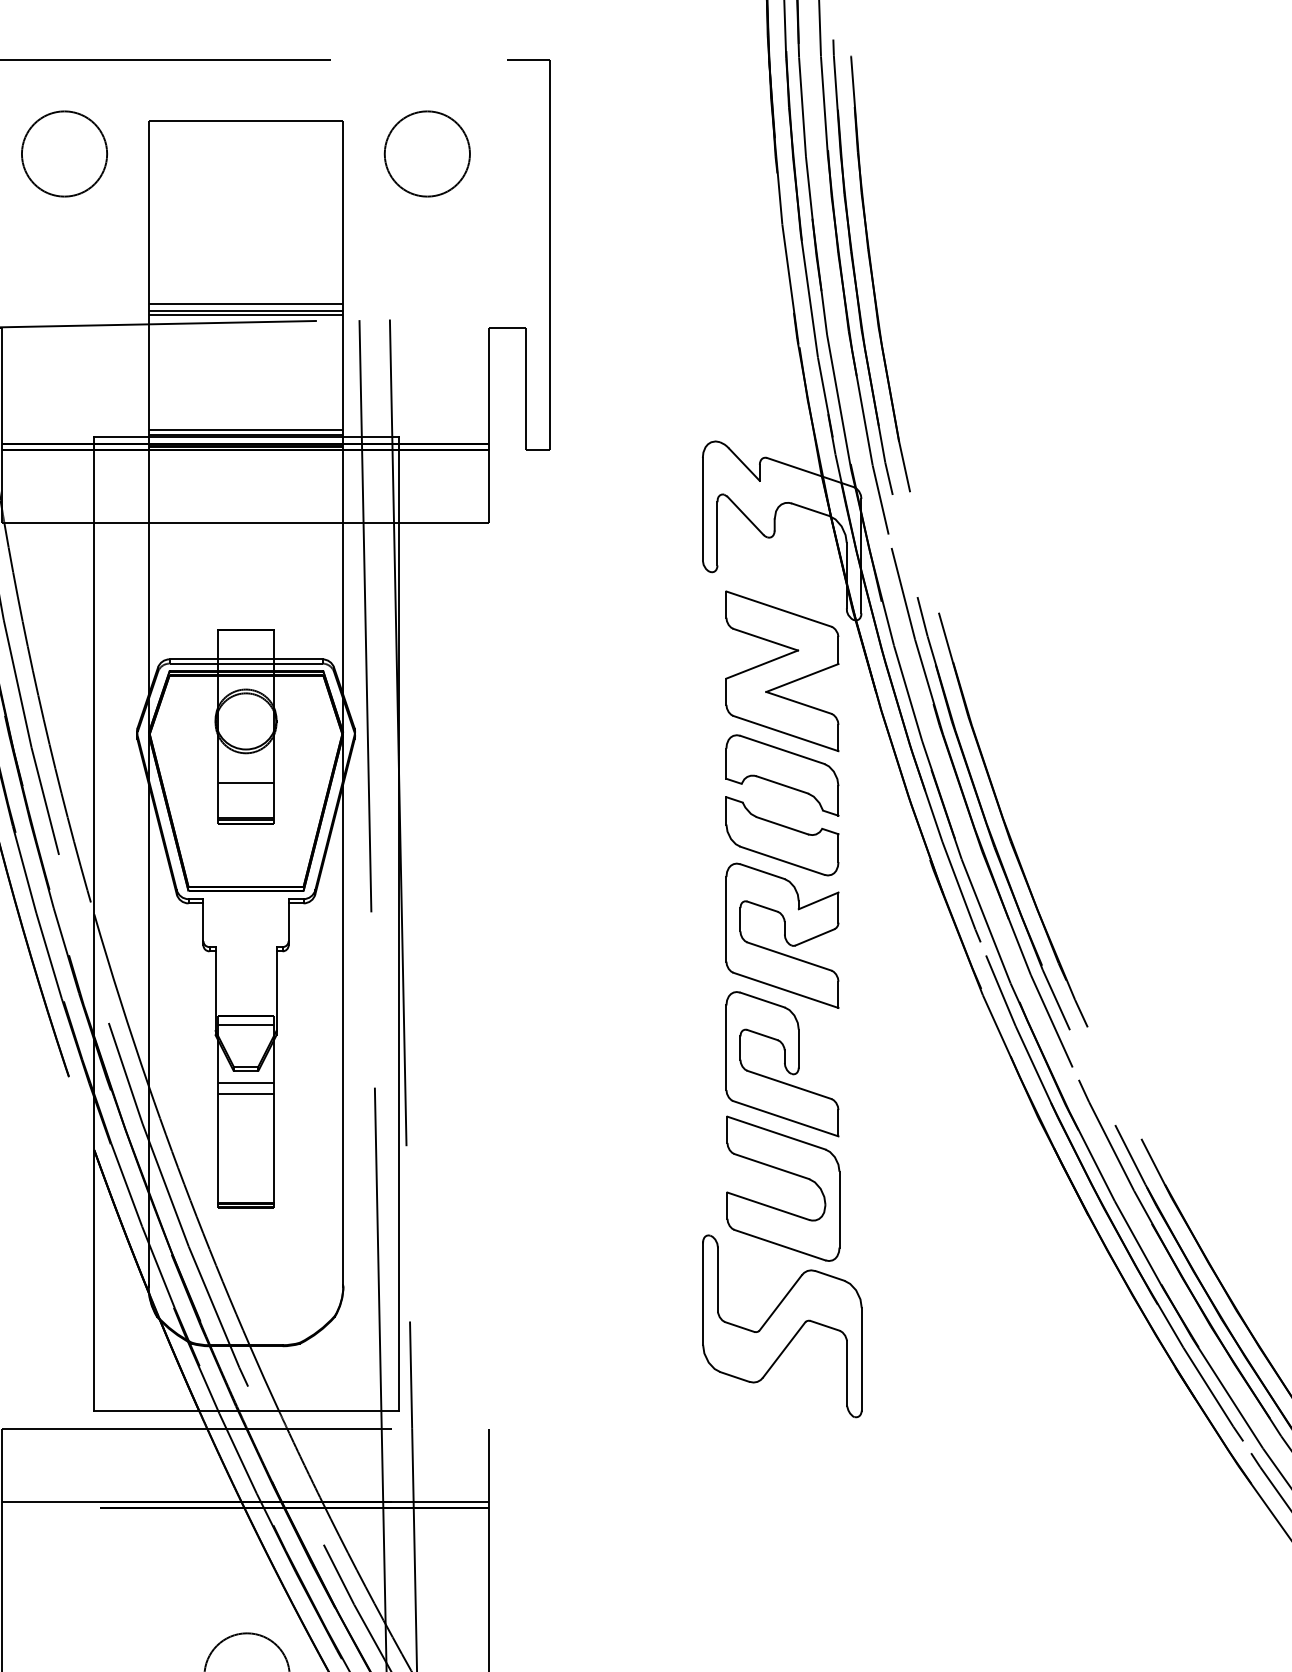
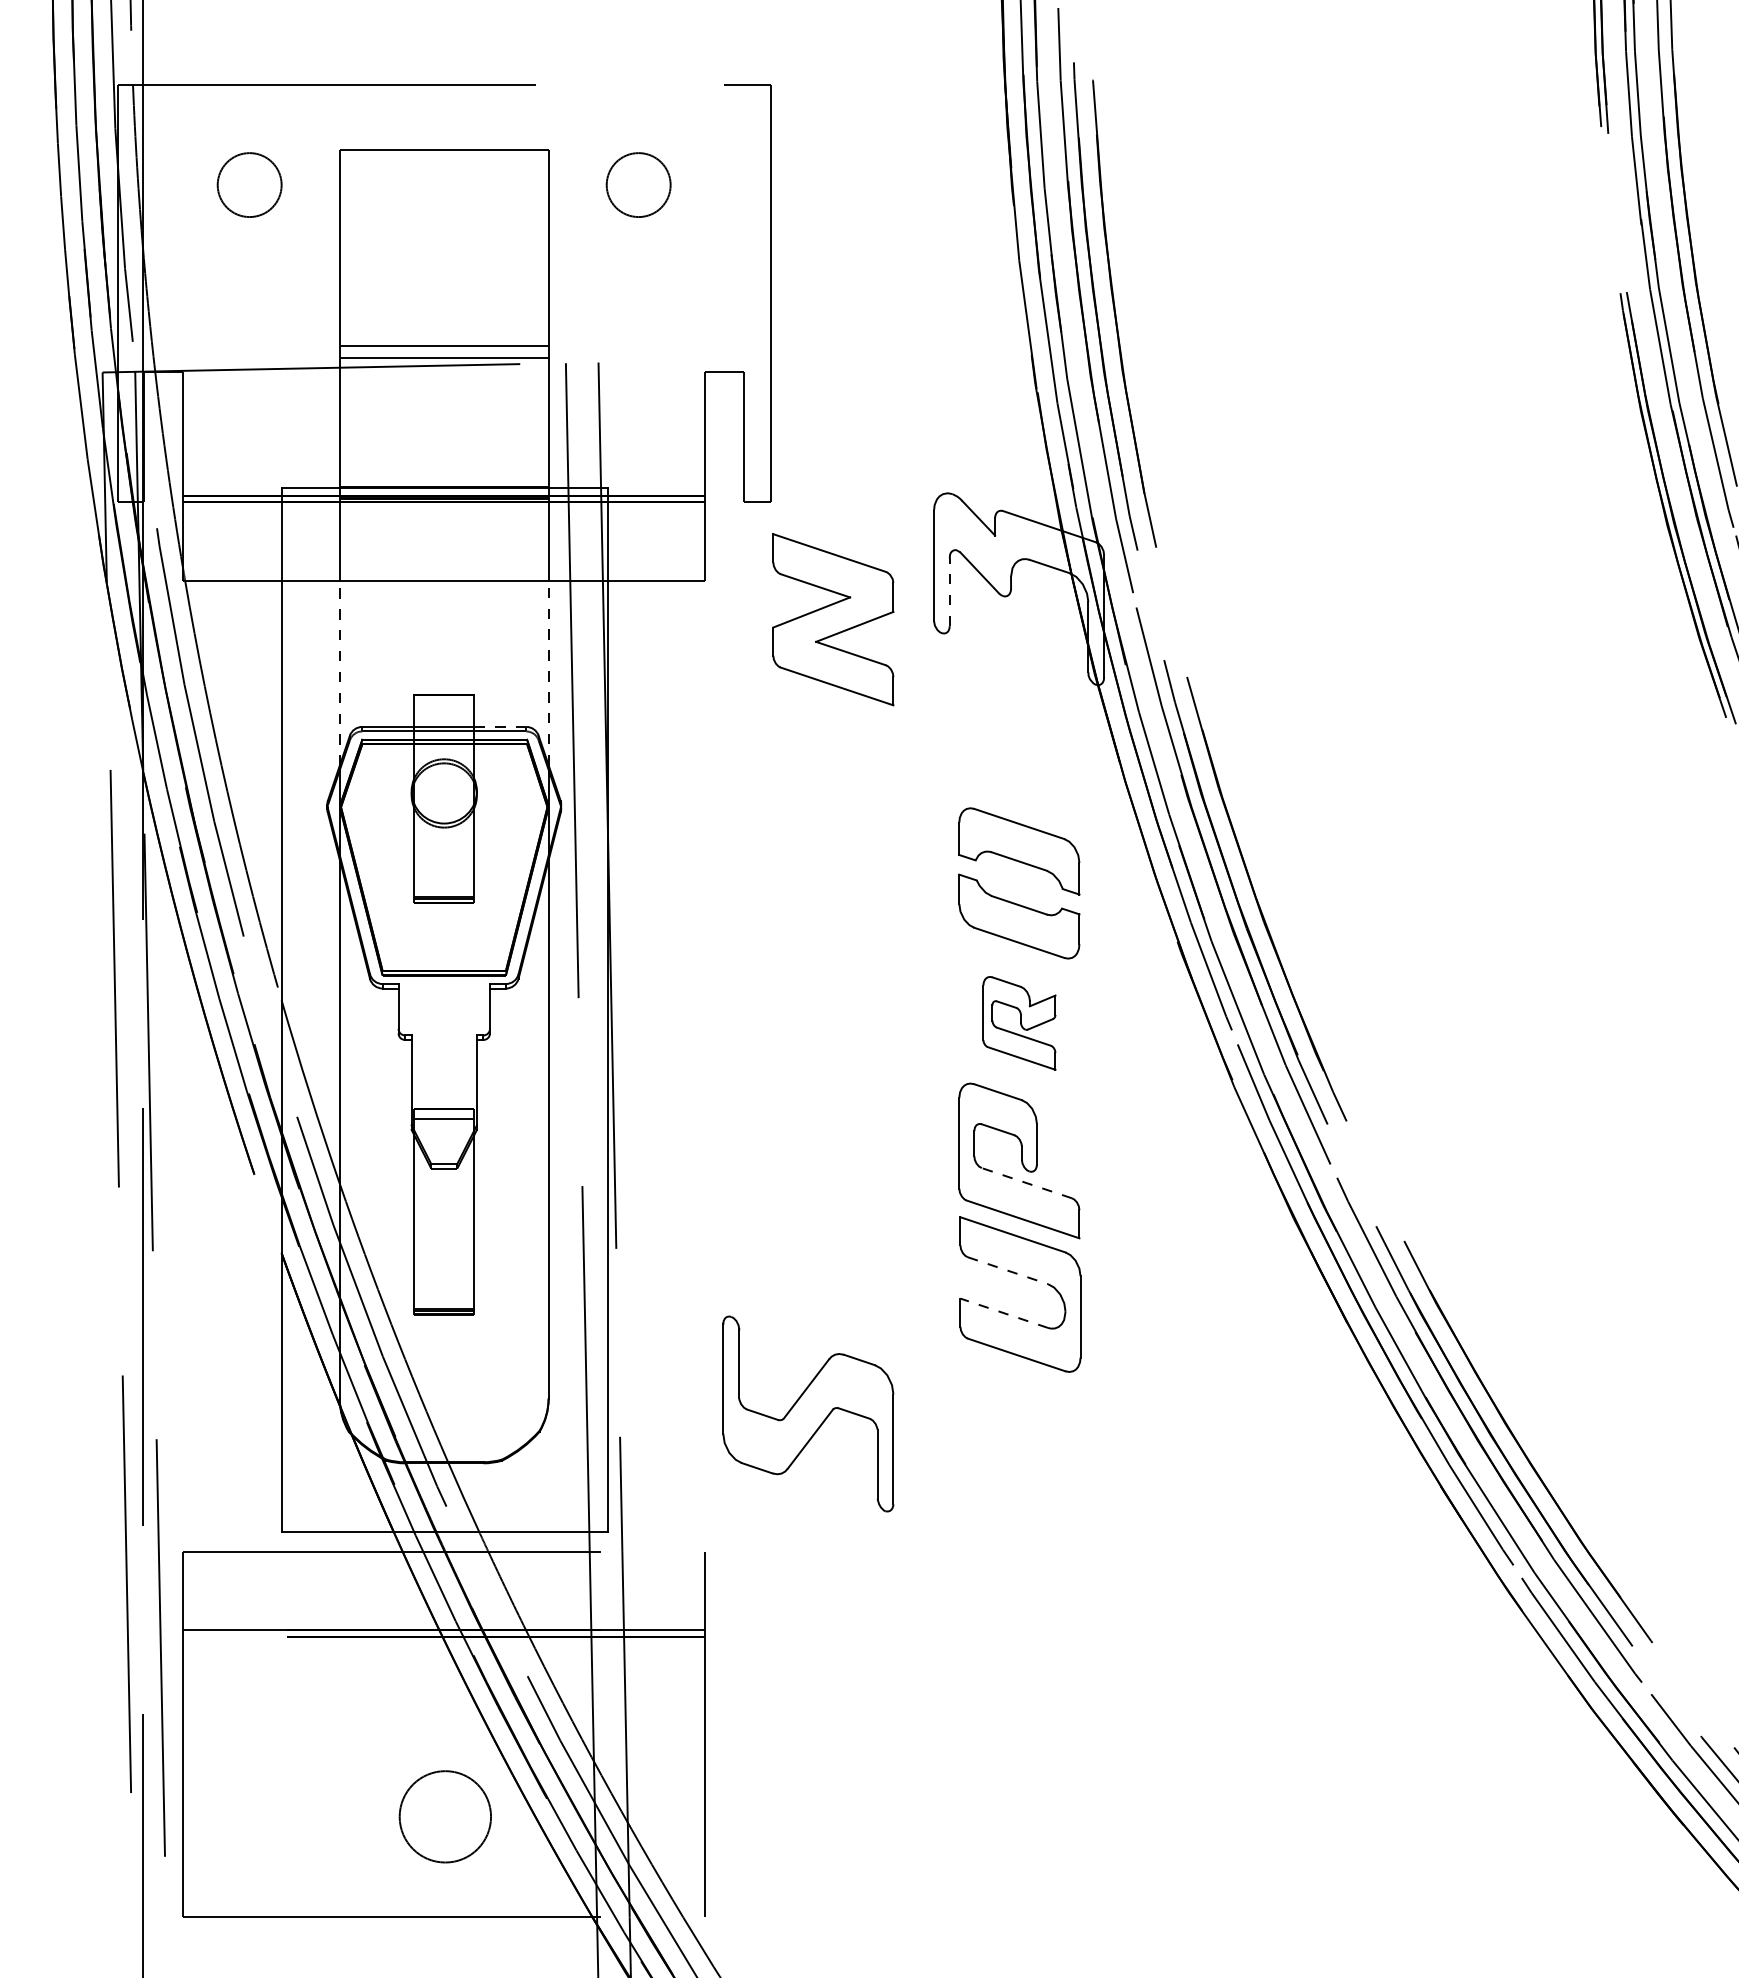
circle: (64, 153) -> (249, 184), size x0.7
circle: (427, 153) -> (638, 184), size x0.7
line: (245, 310) -> (443, 352), removed
line: (245, 430) -> (443, 481), removed
line: (717, 534) -> (949, 592), solid -> dashed
line: (343, 608) -> (548, 672), solid -> dashed
line: (148, 609) -> (339, 673), solid -> dashed
line: (298, 658) -> (500, 726), solid -> dashed
part: (782, 671) -> (833, 619), moved
line: (246, 783) -> (444, 859), removed
part: (782, 935) -> (1019, 1023), size x0.6
line: (246, 1083) -> (444, 1181), removed
line: (789, 1085) -> (1026, 1183), solid -> dashed
line: (246, 1093) -> (444, 1192), removed
line: (772, 1166) -> (1008, 1270), solid -> dashed
line: (767, 1206) -> (1003, 1313), solid -> dashed
part: (782, 1325) -> (808, 1413), moved

